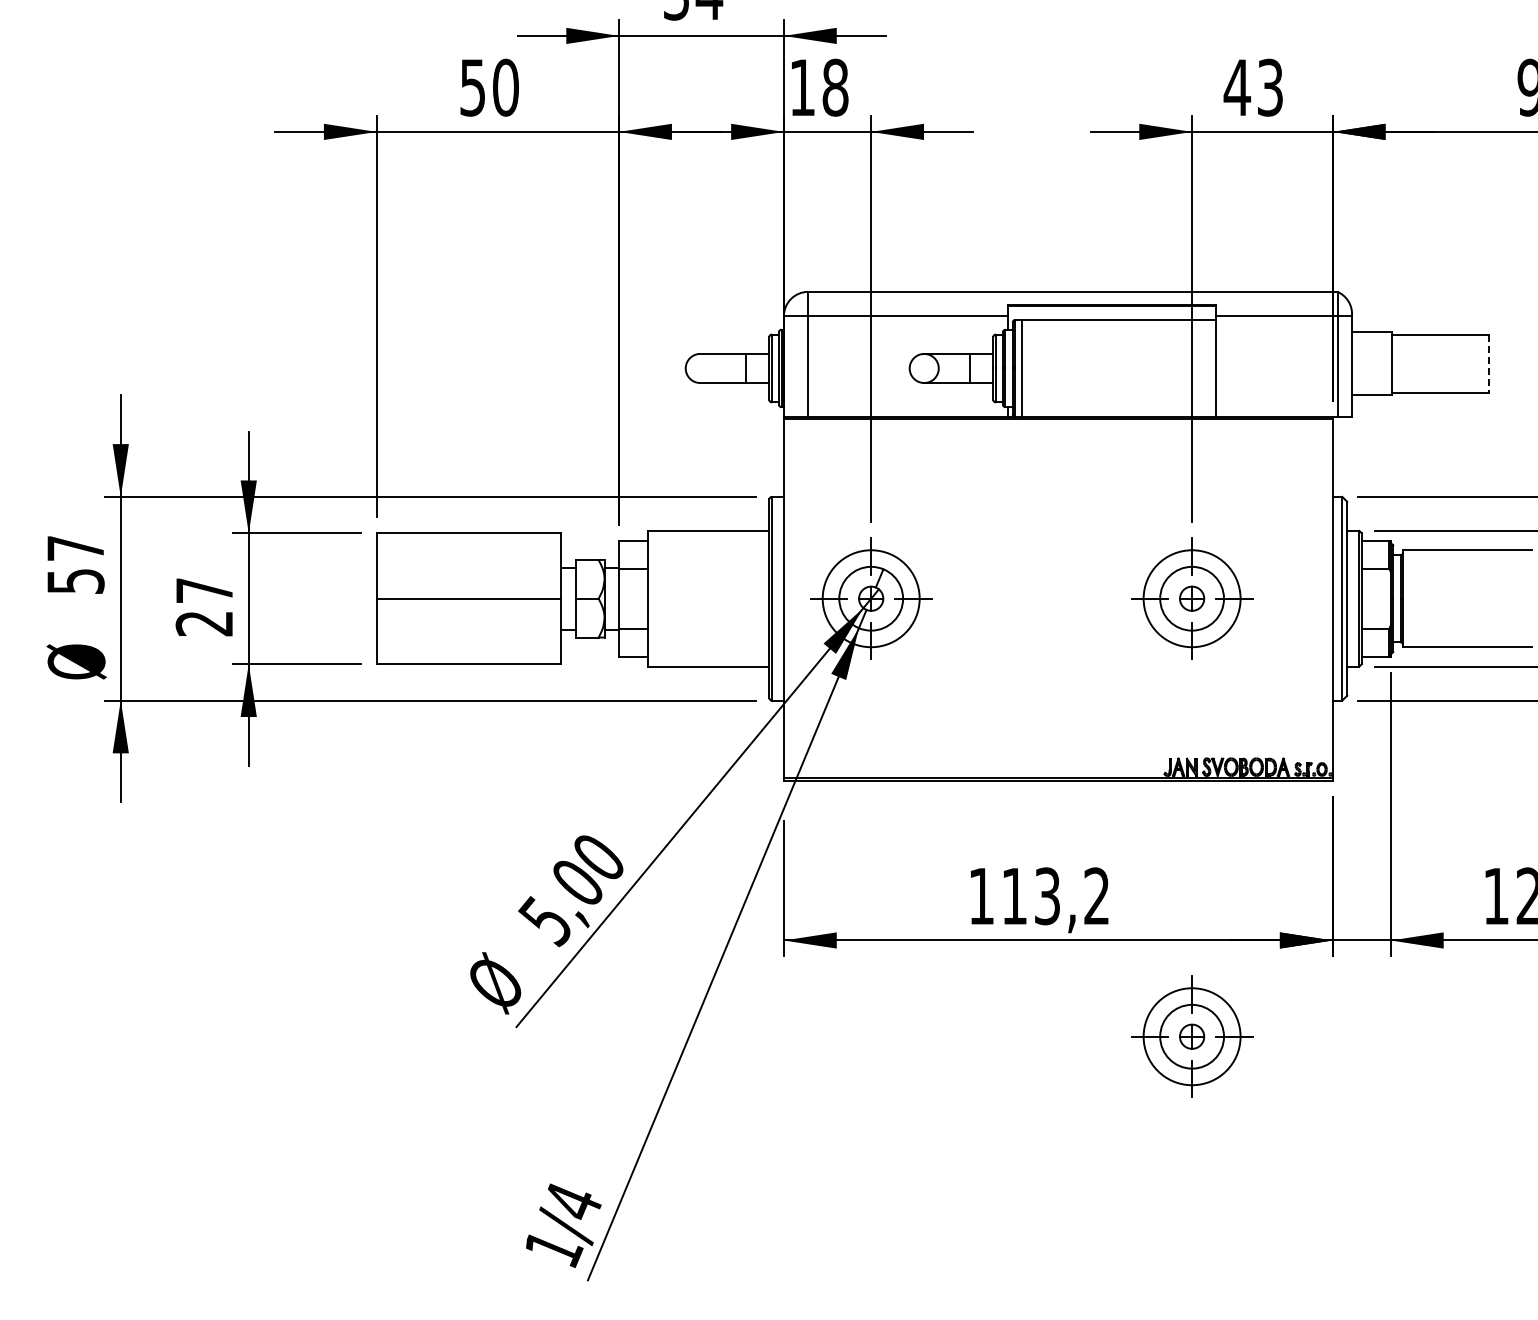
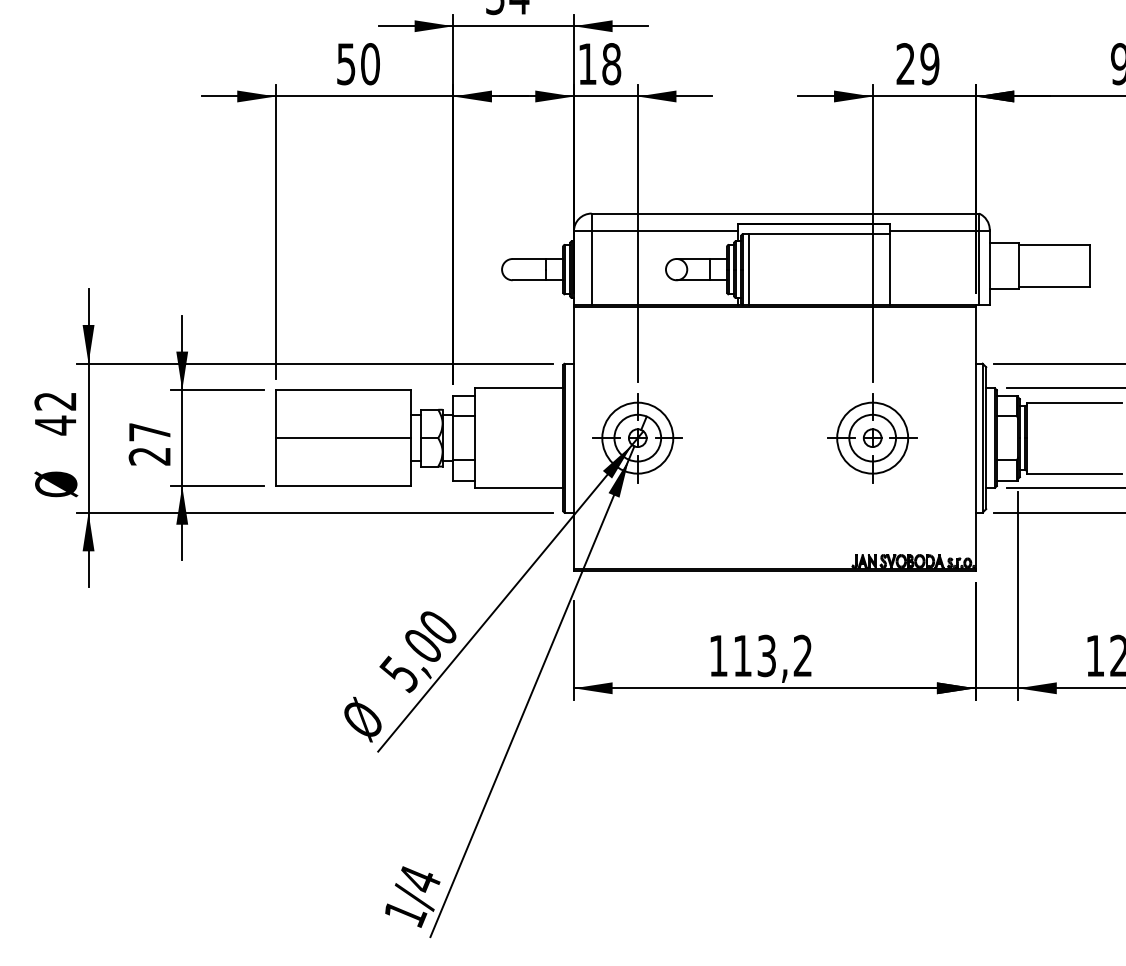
text: (1253, 87) -> (917, 63), 43 -> 29
line: (1488, 364) -> (1089, 266), dashed -> solid
text: (75, 565) -> (55, 413), 57 -> 42
part: (1192, 1036) -> (872, 758), removed

